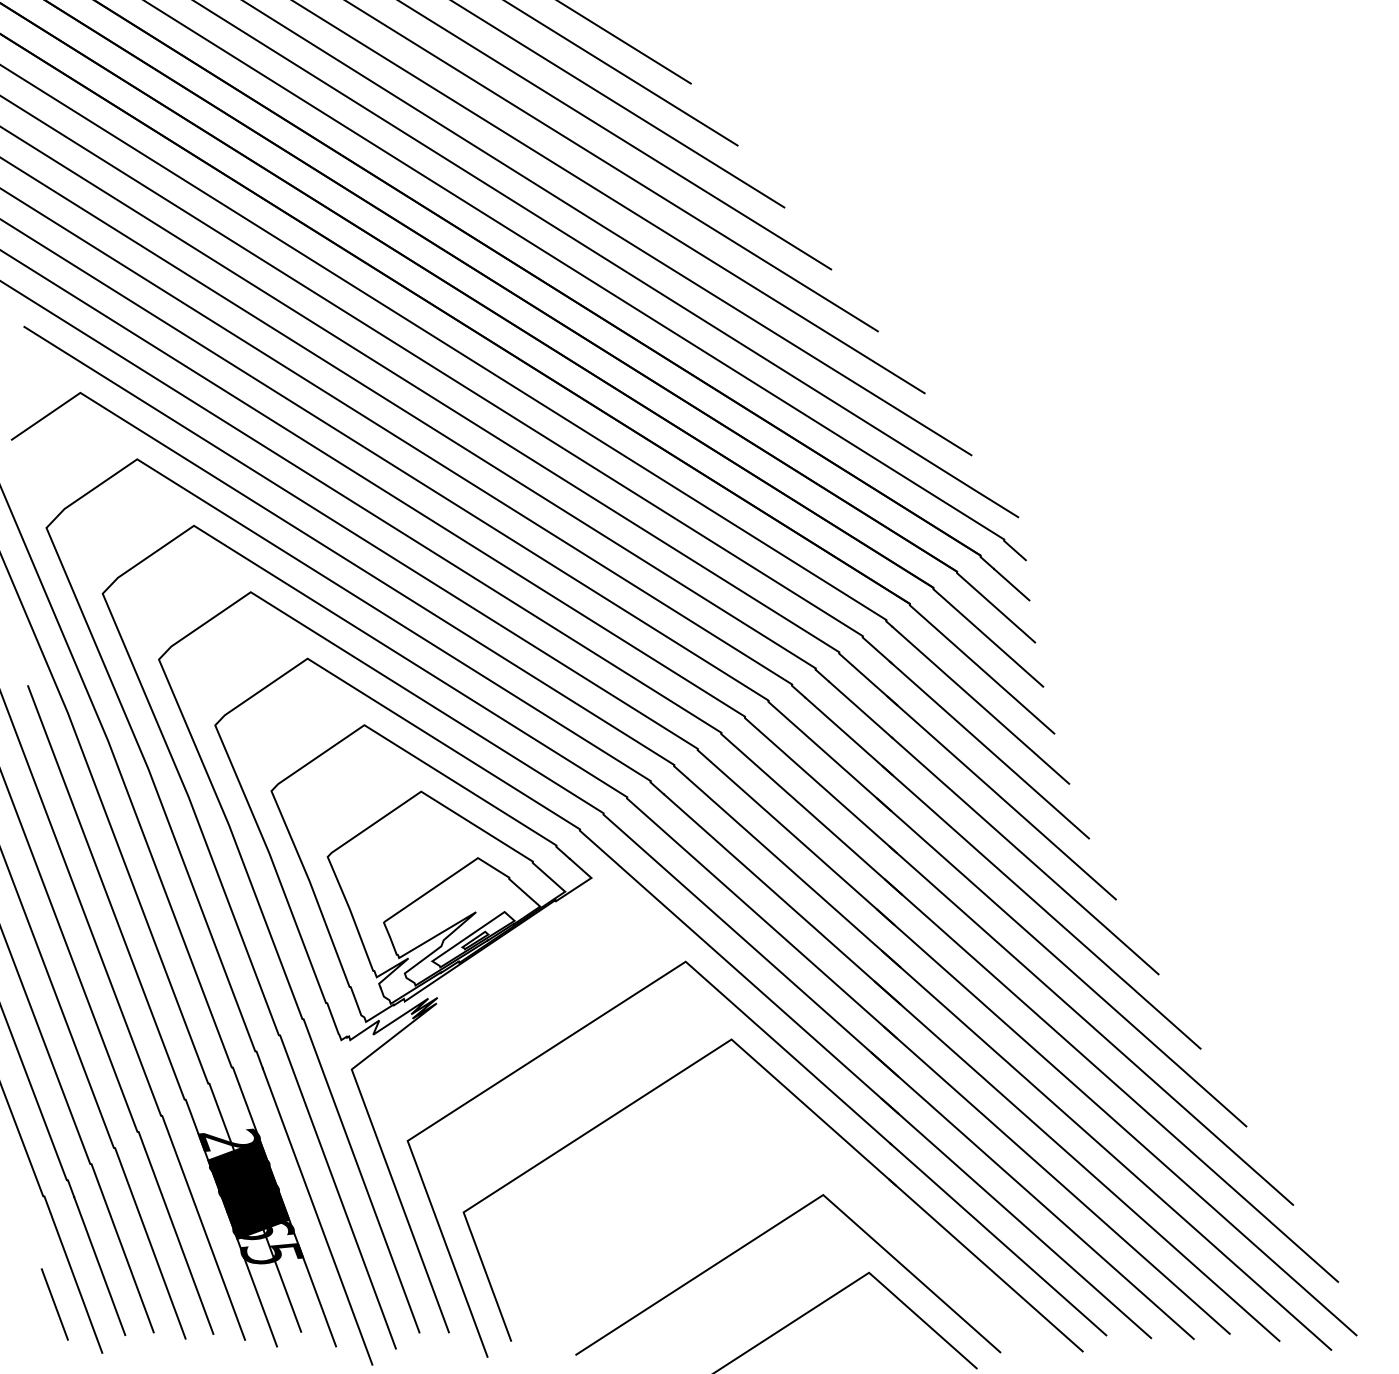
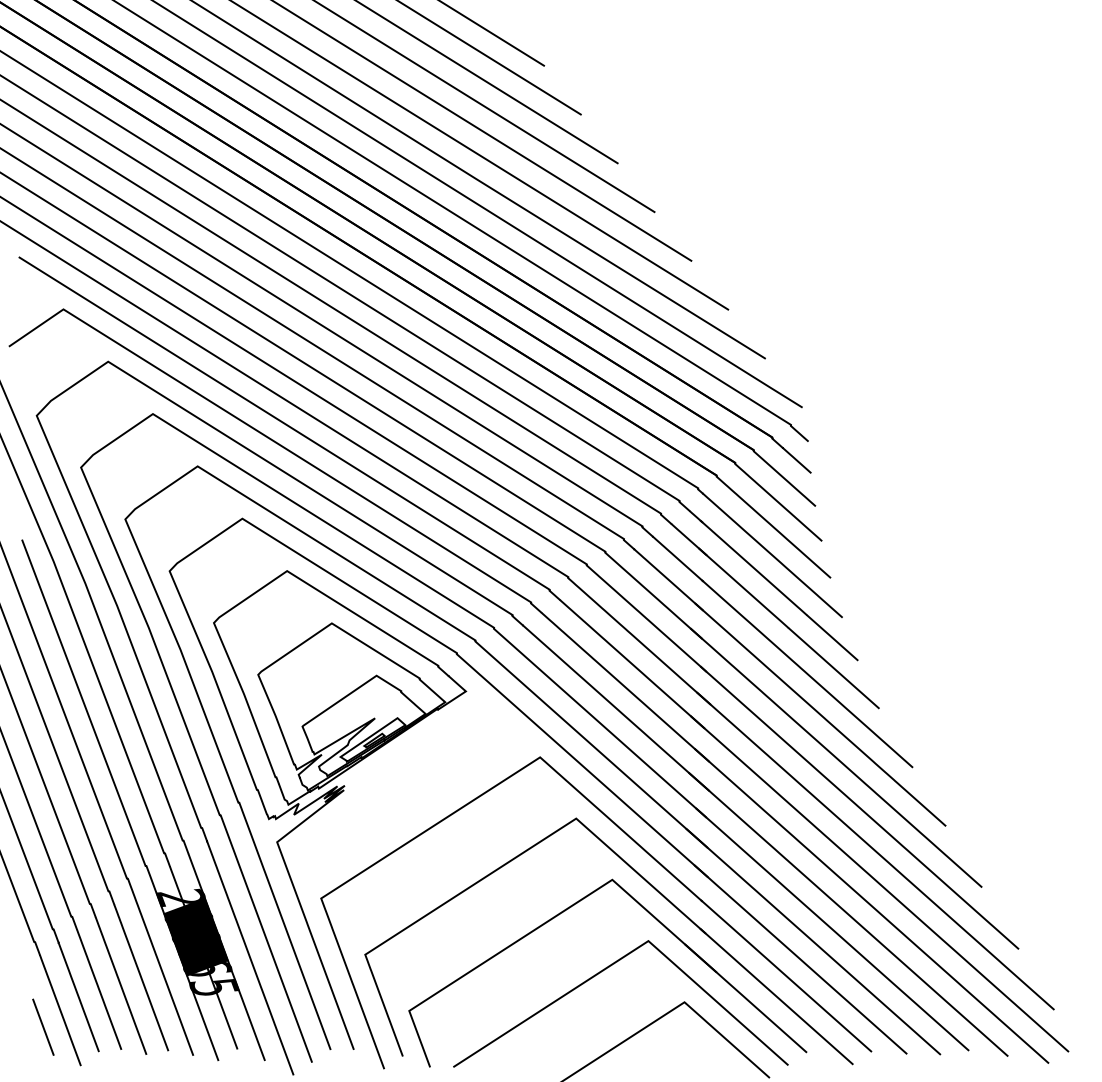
part: (834, 1170) -> (657, 921), added

